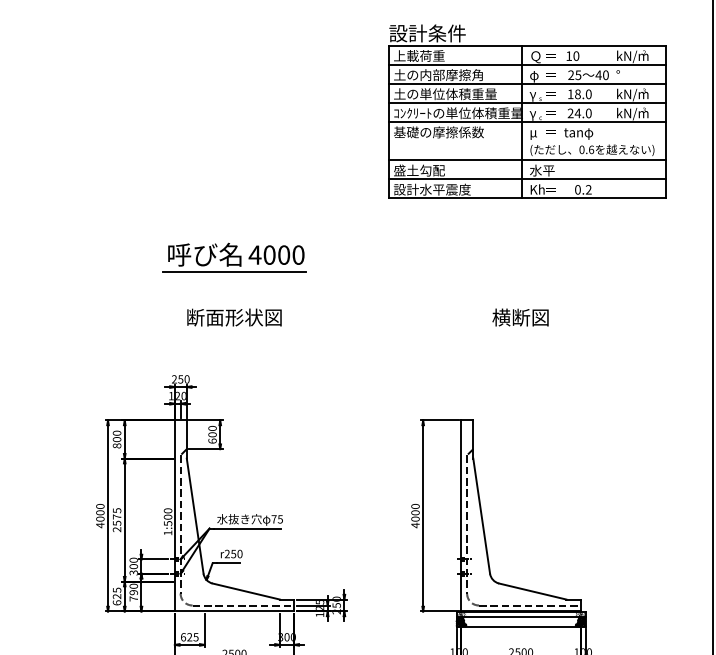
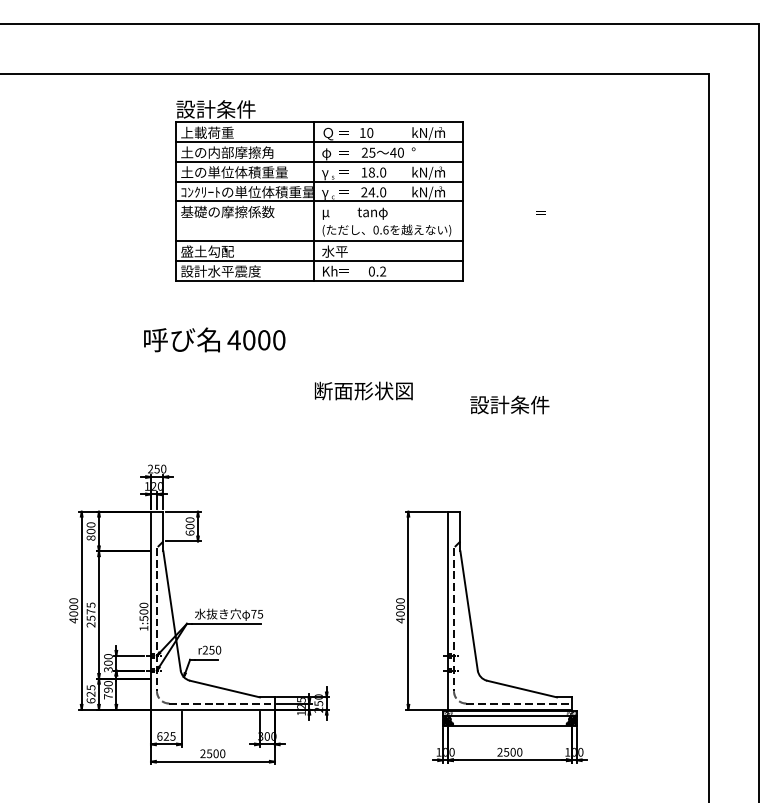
part: (527, 111) -> (319, 190), moved
line: (234, 272) -> (212, 358), removed
text: (234, 317) -> (363, 390), moved
text: (520, 317) -> (509, 404), 横断図 -> 設計条件

